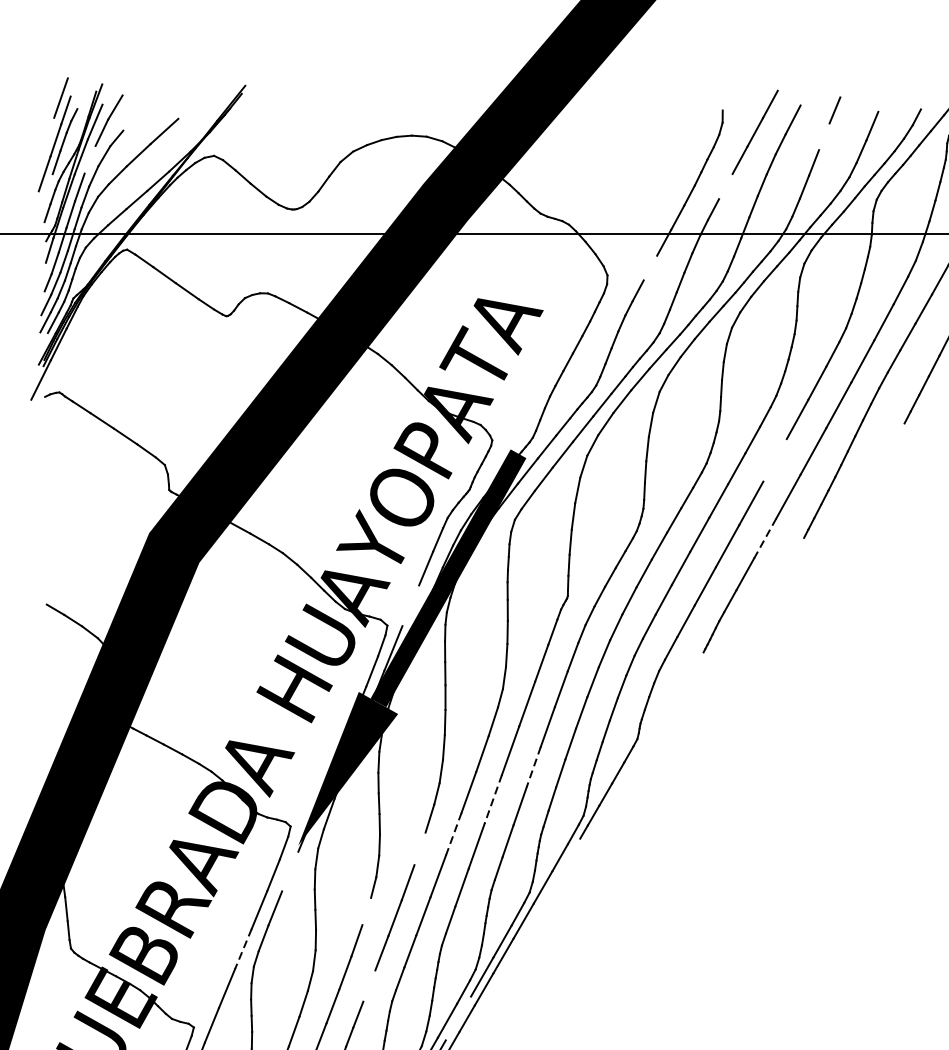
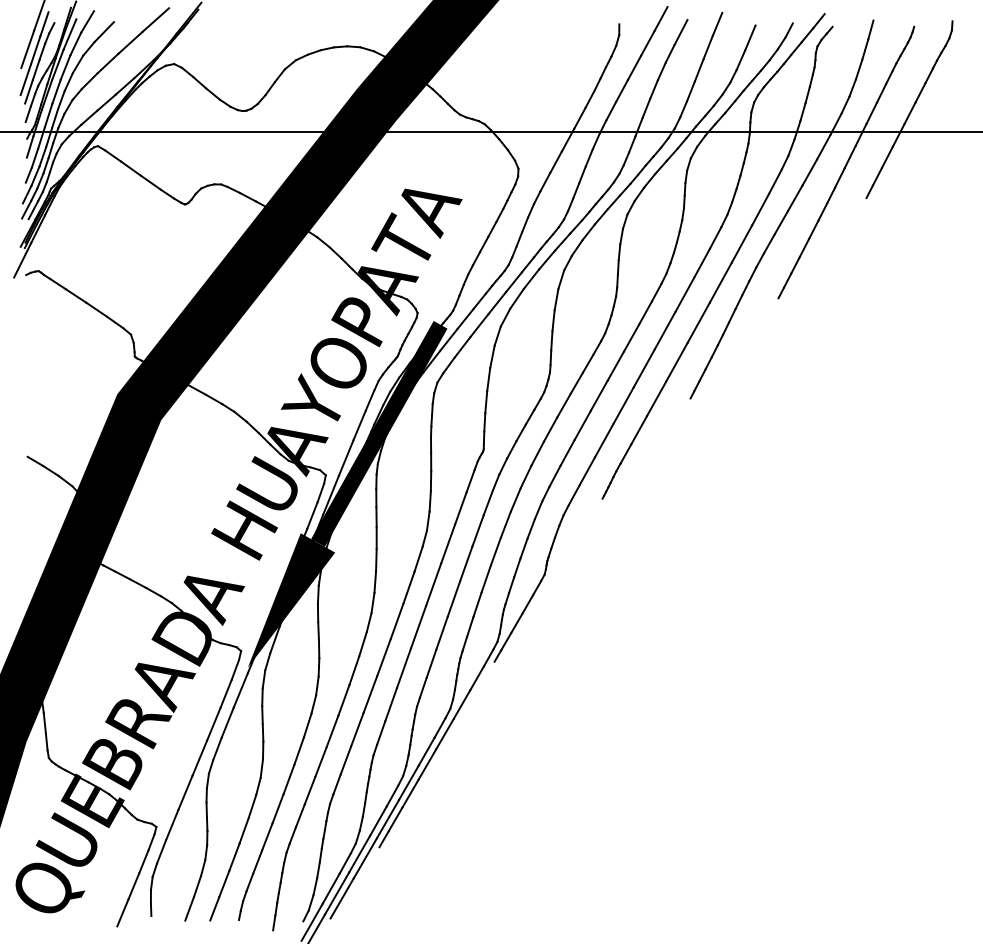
line: (192, 104) -> (155, 19), added
line: (134, 119) -> (104, 32), added
line: (823, 136) -> (707, 47), added
line: (46, 139) -> (27, 49), added
line: (90, 159) -> (65, 67), added
line: (725, 186) -> (621, 90), added
line: (47, 187) -> (28, 91), added
line: (649, 268) -> (555, 162), added
line: (774, 460) -> (664, 330), added
line: (765, 537) -> (656, 398), dashed -> solid
line: (409, 605) -> (345, 457), added
line: (533, 767) -> (453, 599), dashed -> solid
line: (493, 799) -> (418, 627), dashed -> solid
line: (453, 833) -> (383, 657), dashed -> solid
line: (420, 848) -> (354, 670), added
line: (289, 871) -> (240, 690), added
line: (366, 911) -> (307, 725), added
line: (243, 949) -> (199, 758), dashed -> solid
line: (368, 985) -> (309, 790), added
line: (457, 1017) -> (387, 818), added

